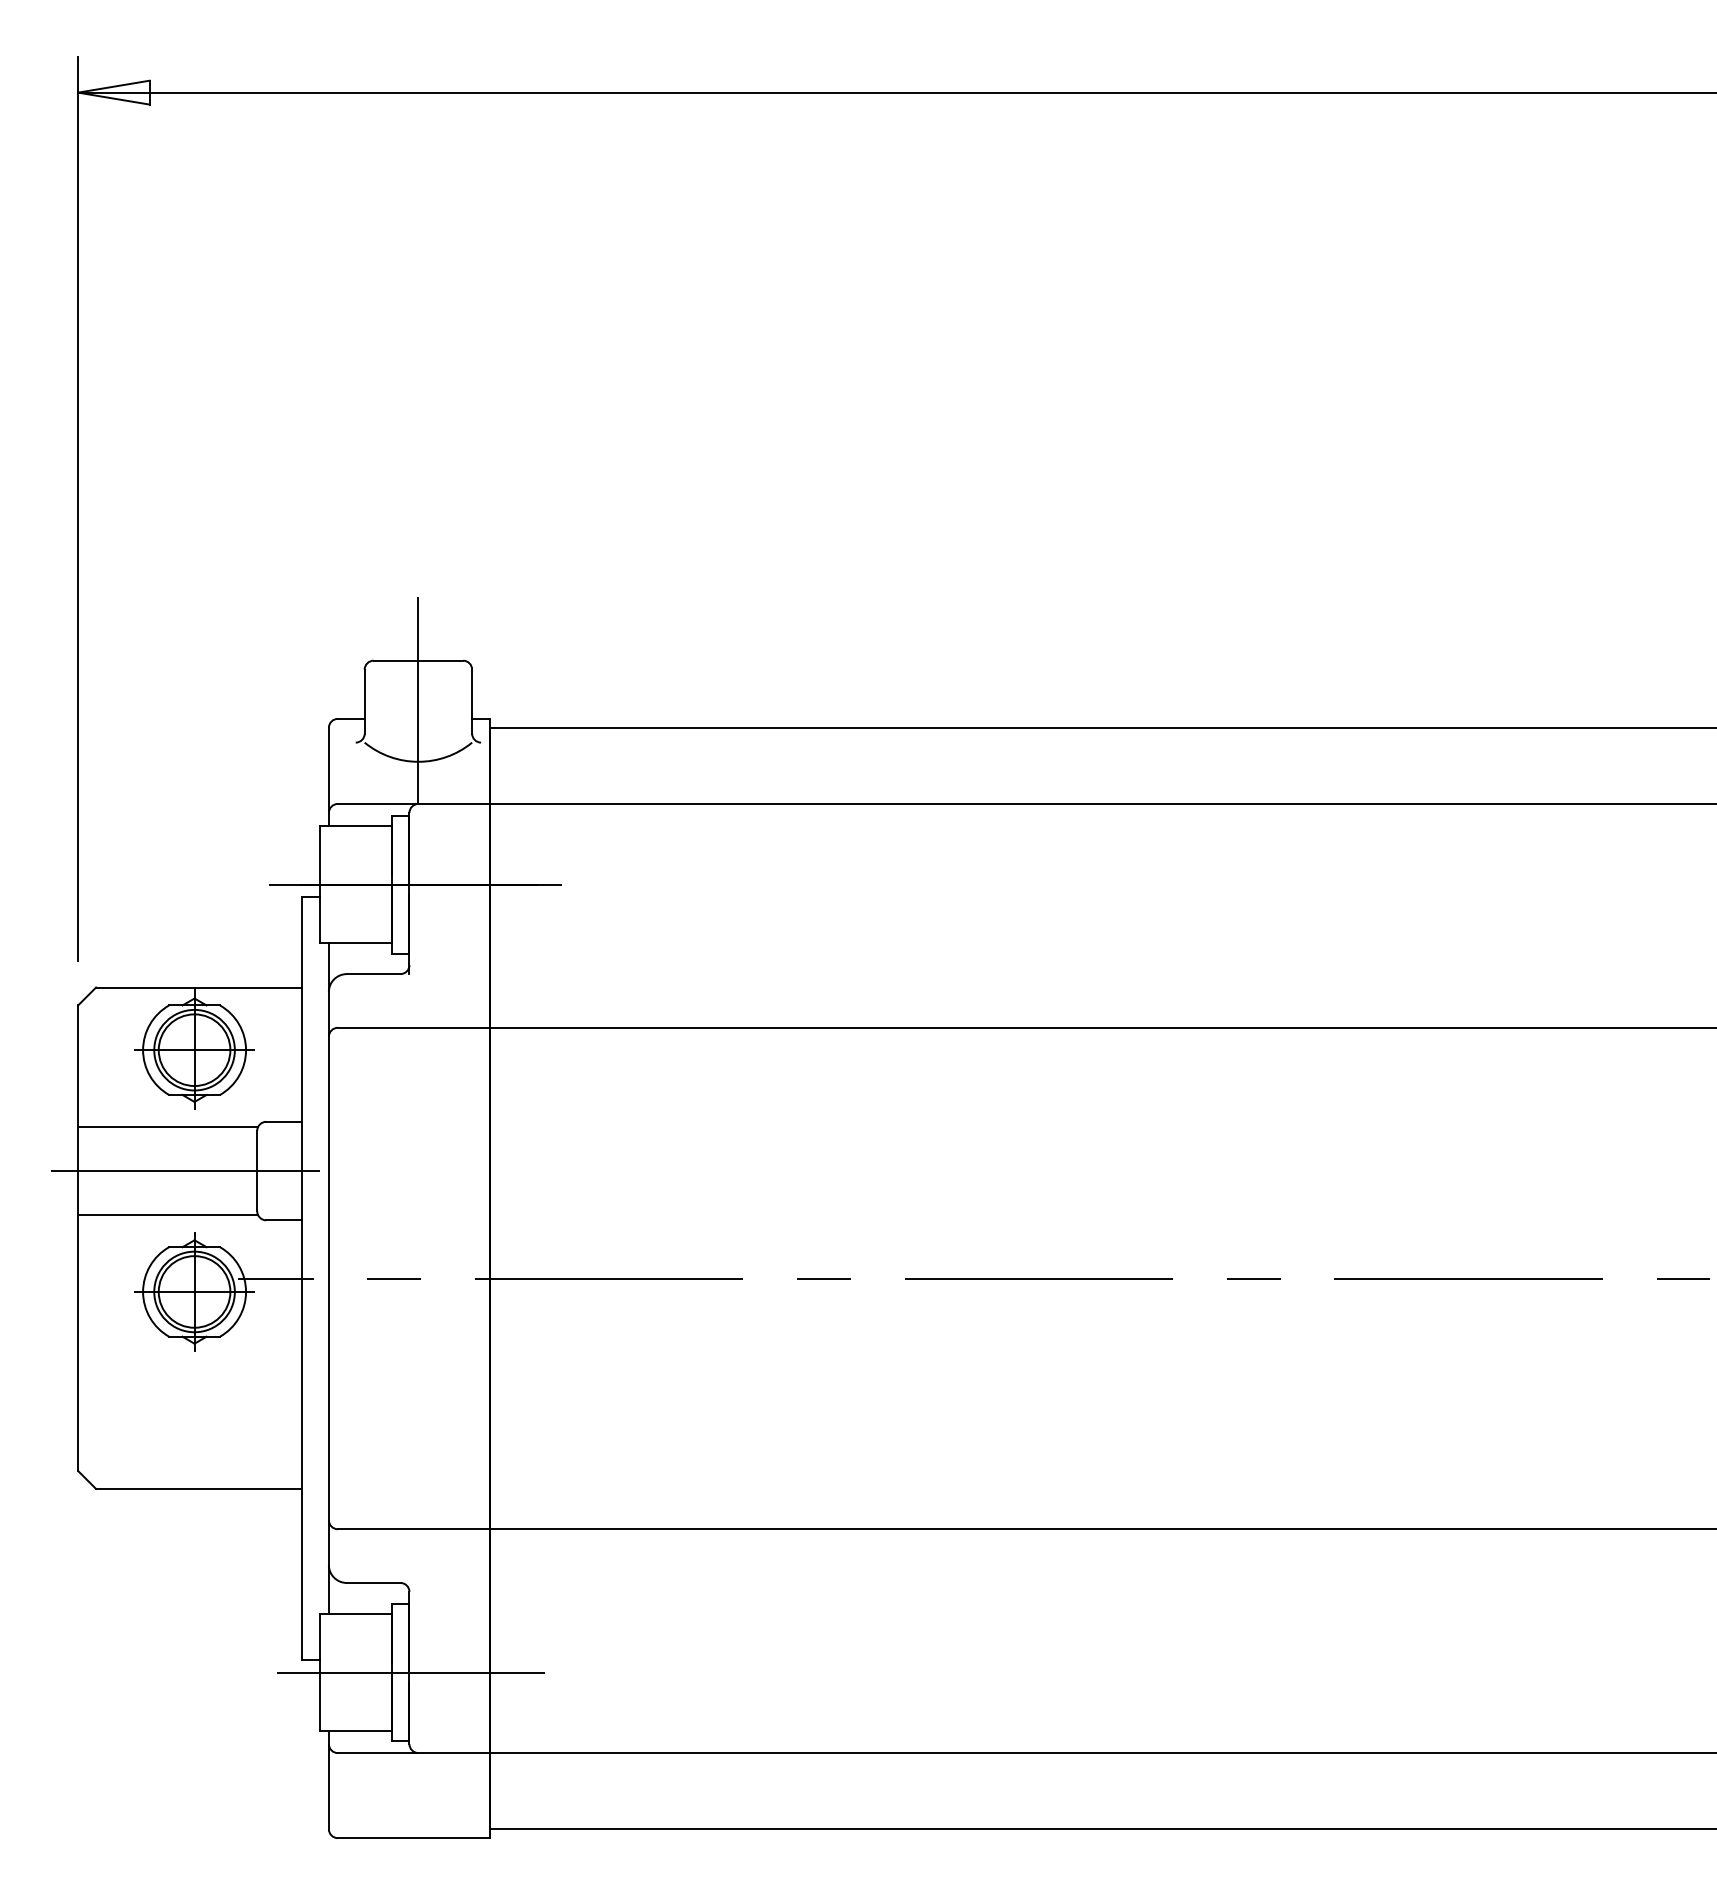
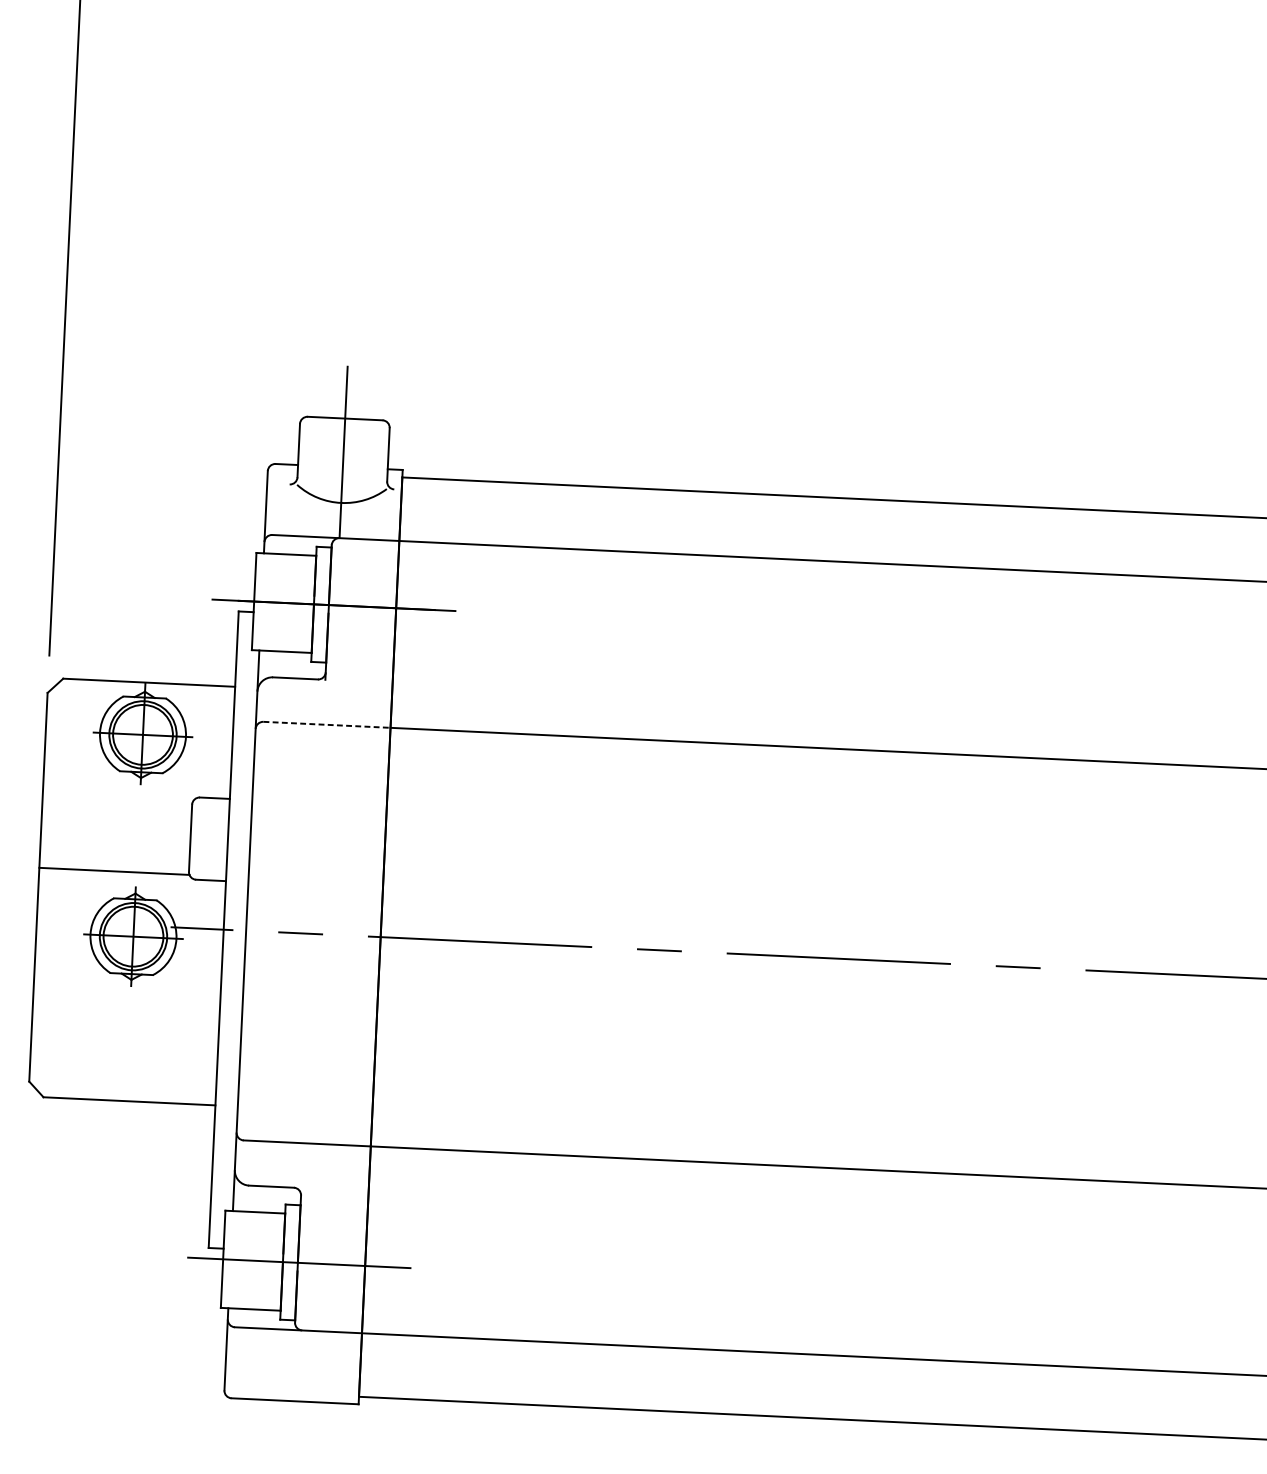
line: (414, 1027) -> (327, 724), solid -> dashed
line: (168, 1127) -> (118, 798), removed
line: (178, 1171) -> (124, 835), removed

